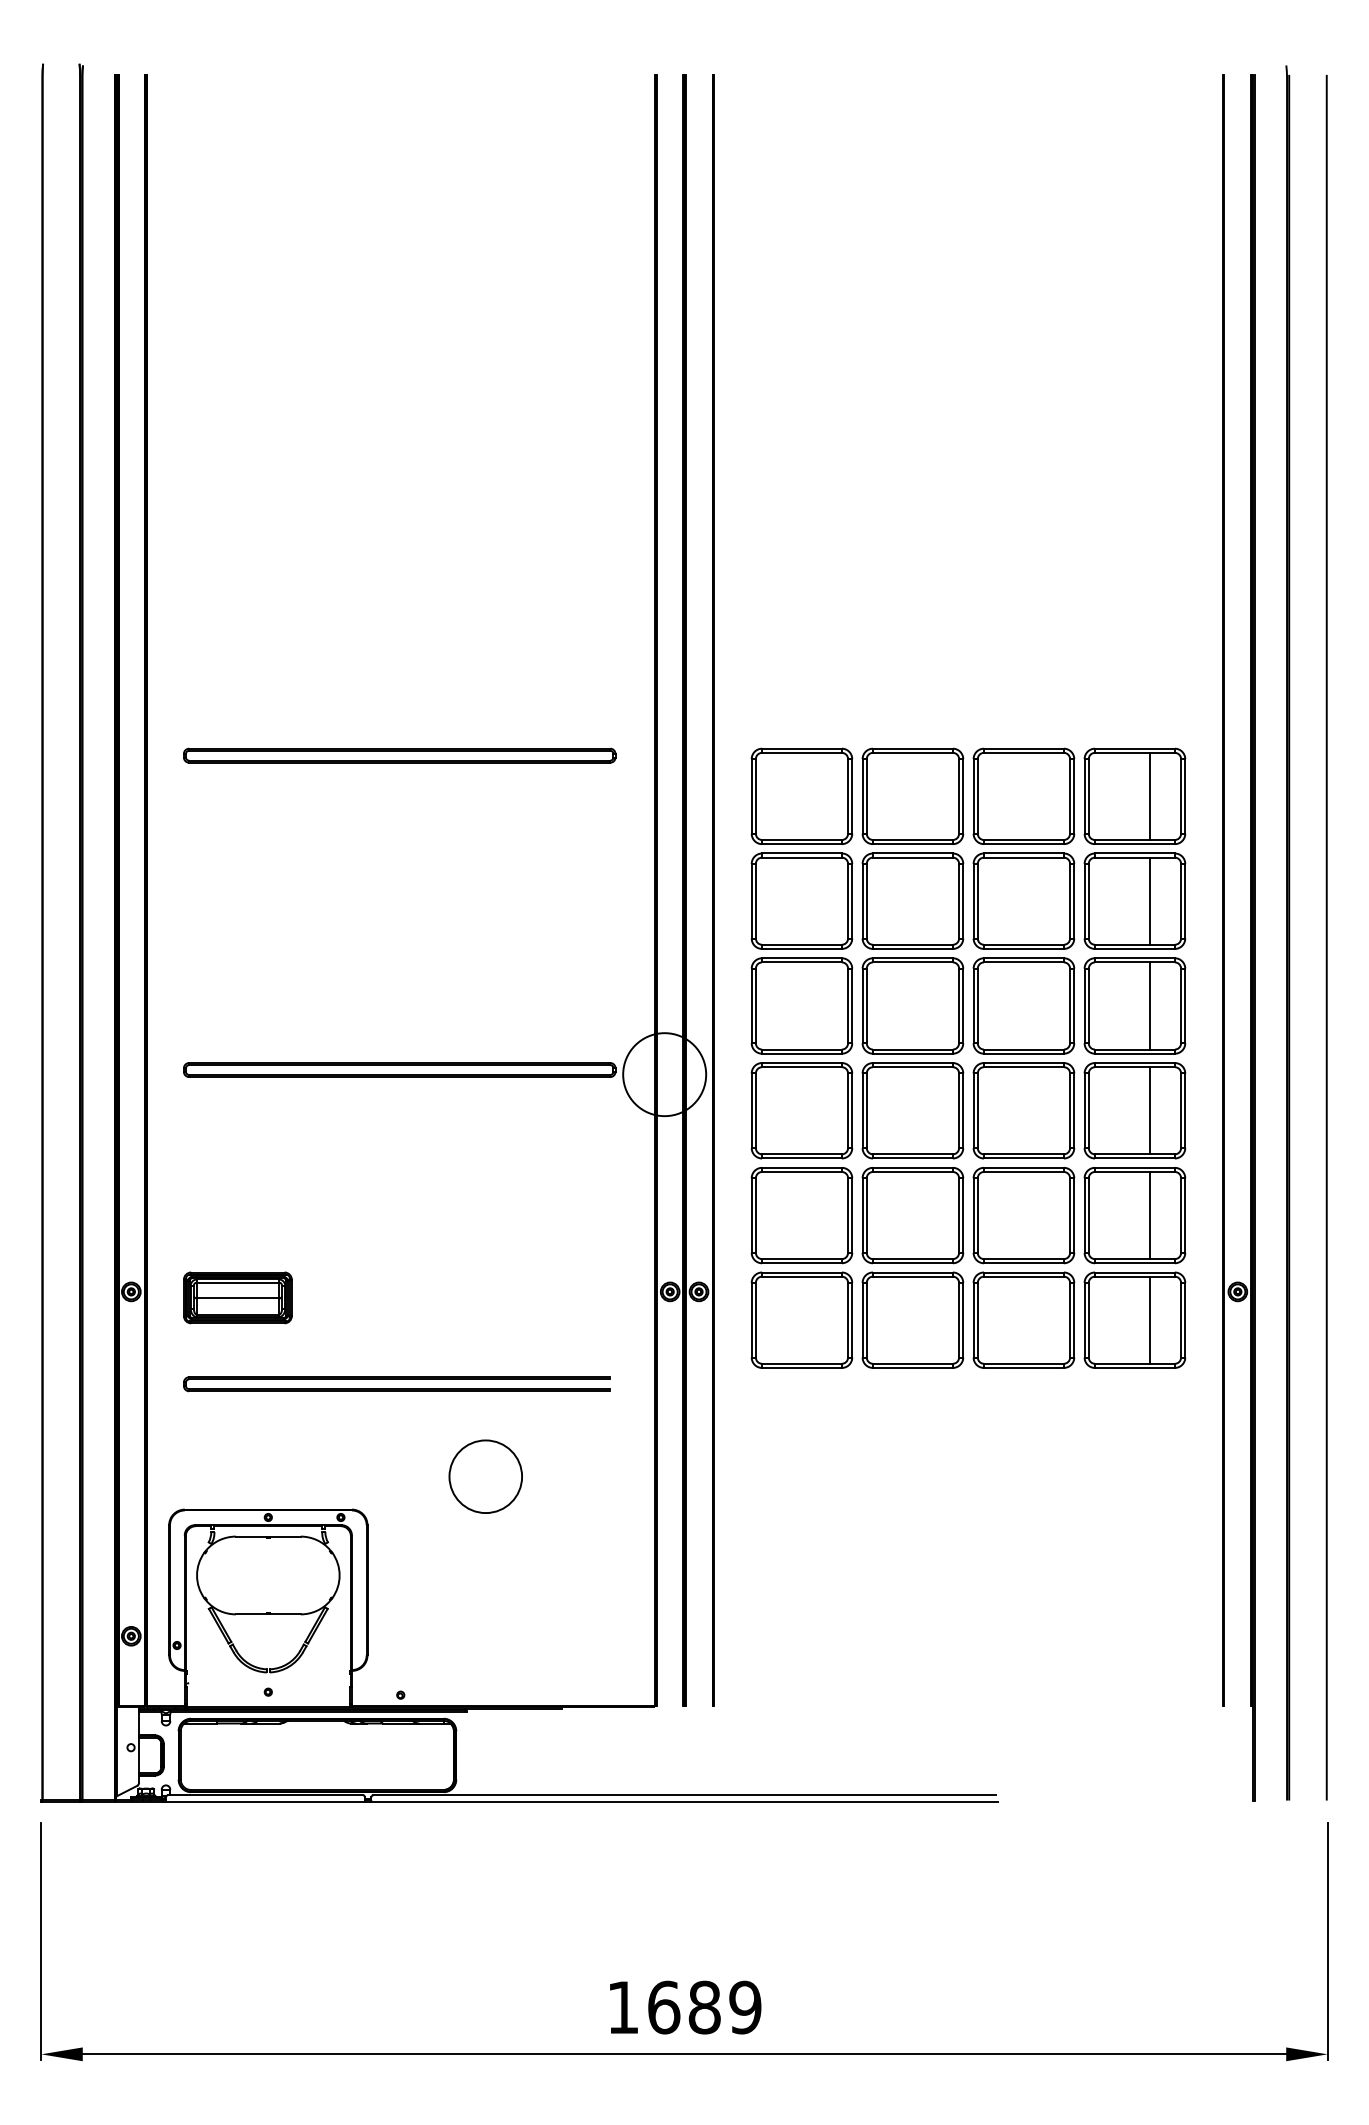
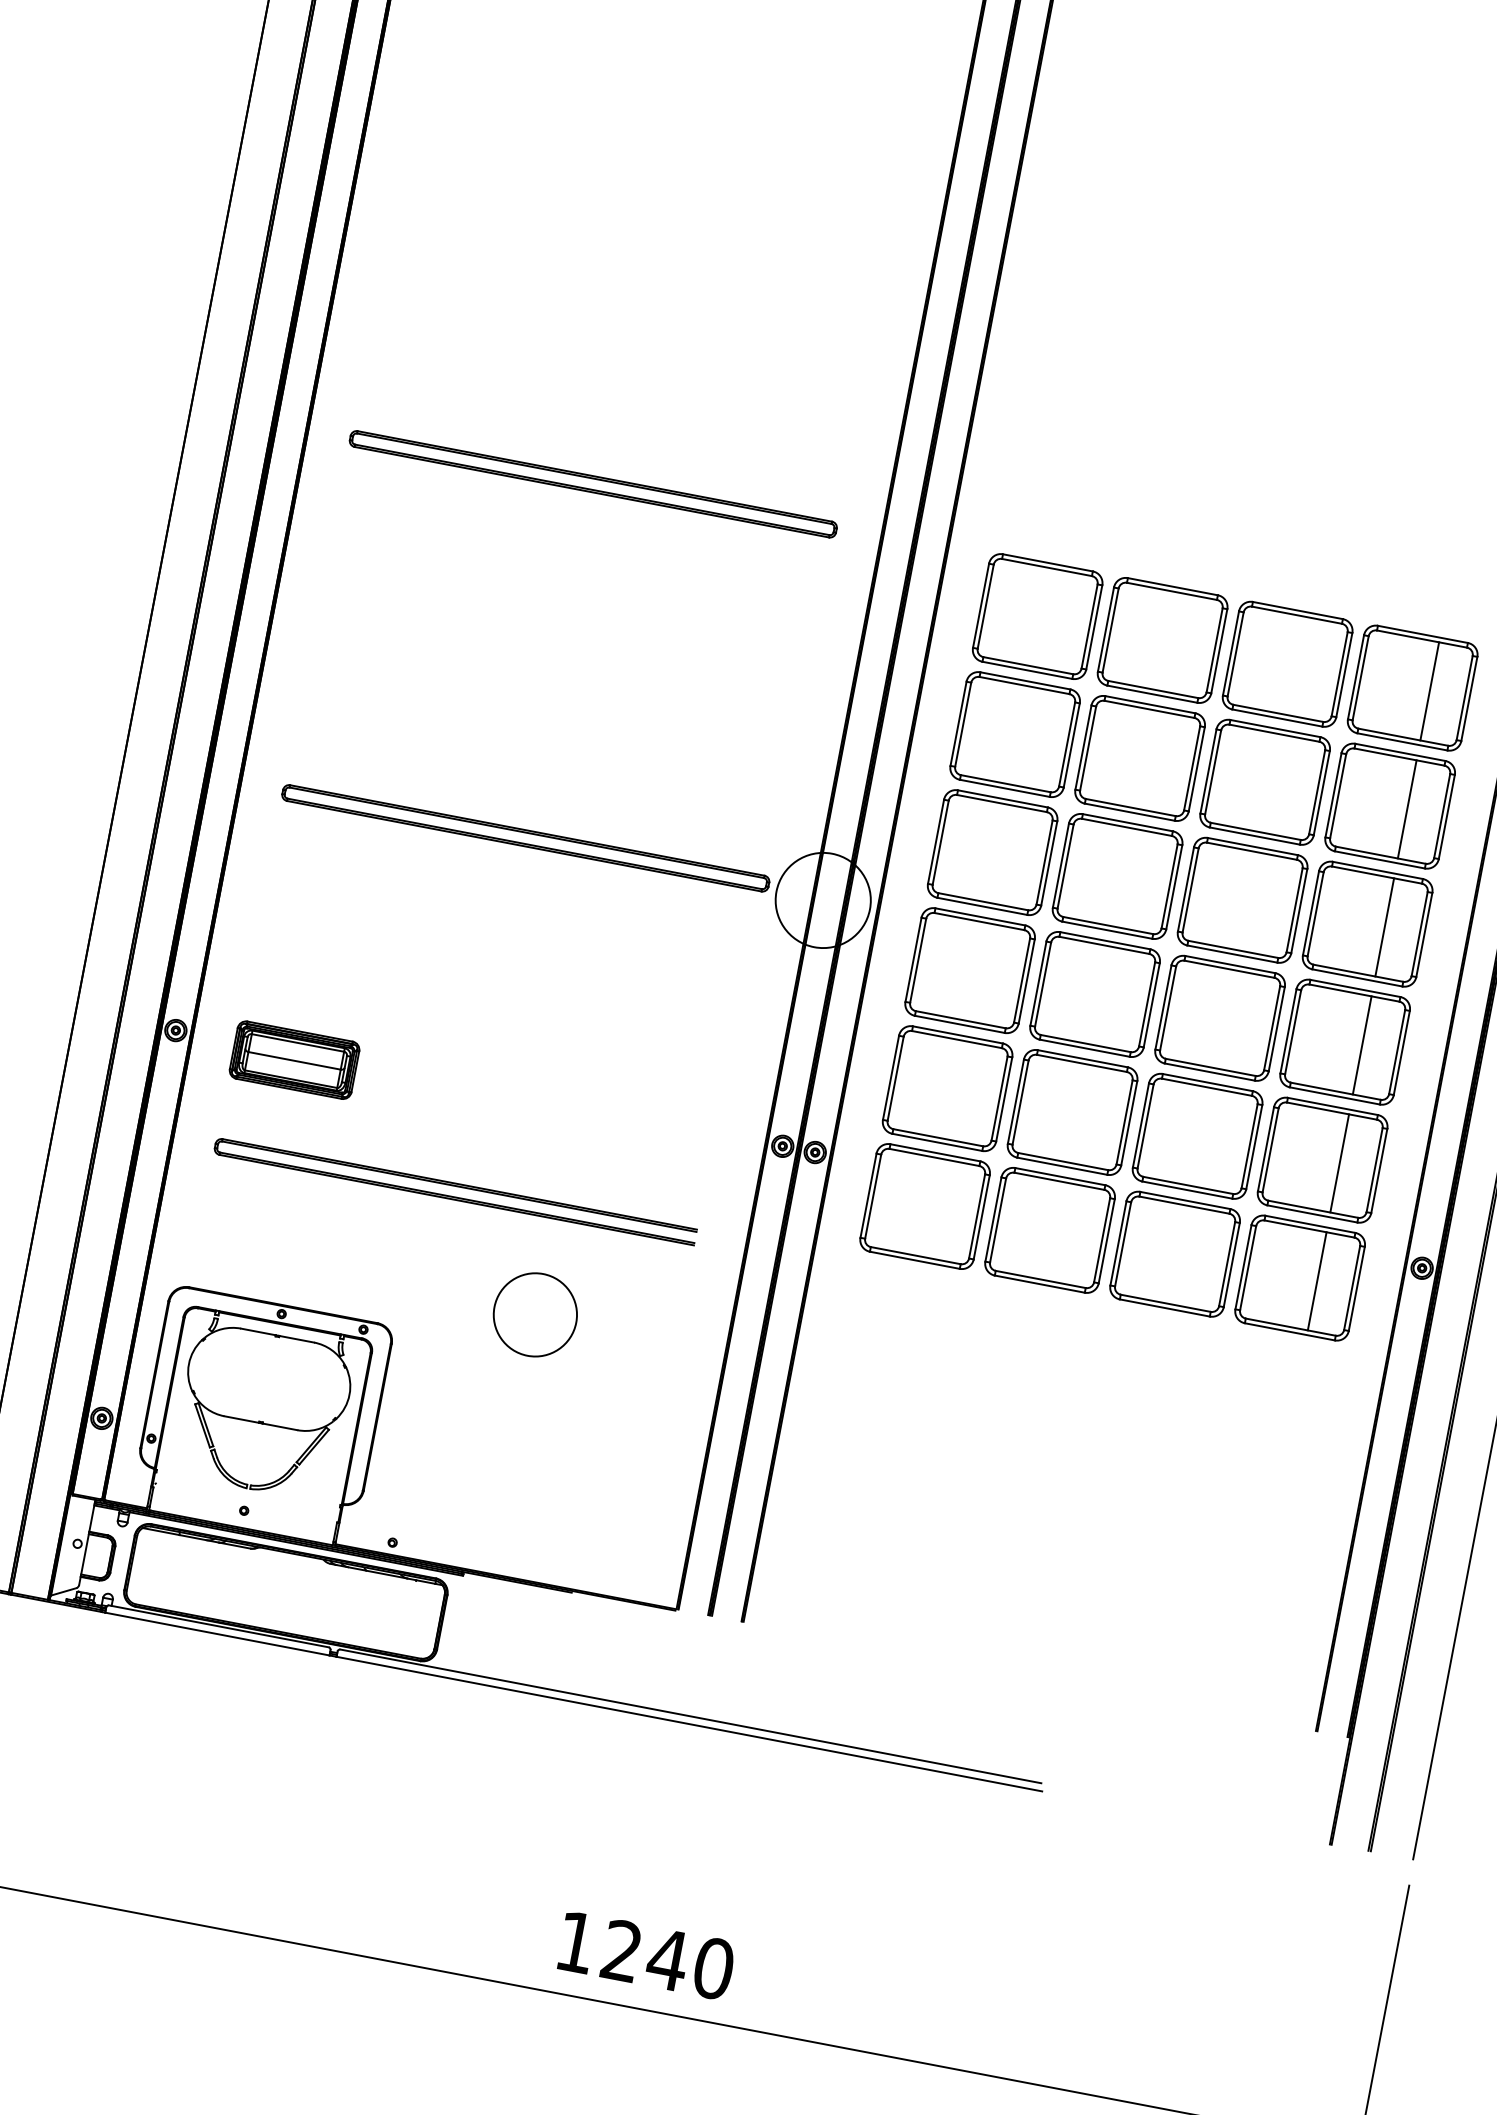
text: (704, 2007) -> (667, 1959), 1689 -> 1240

